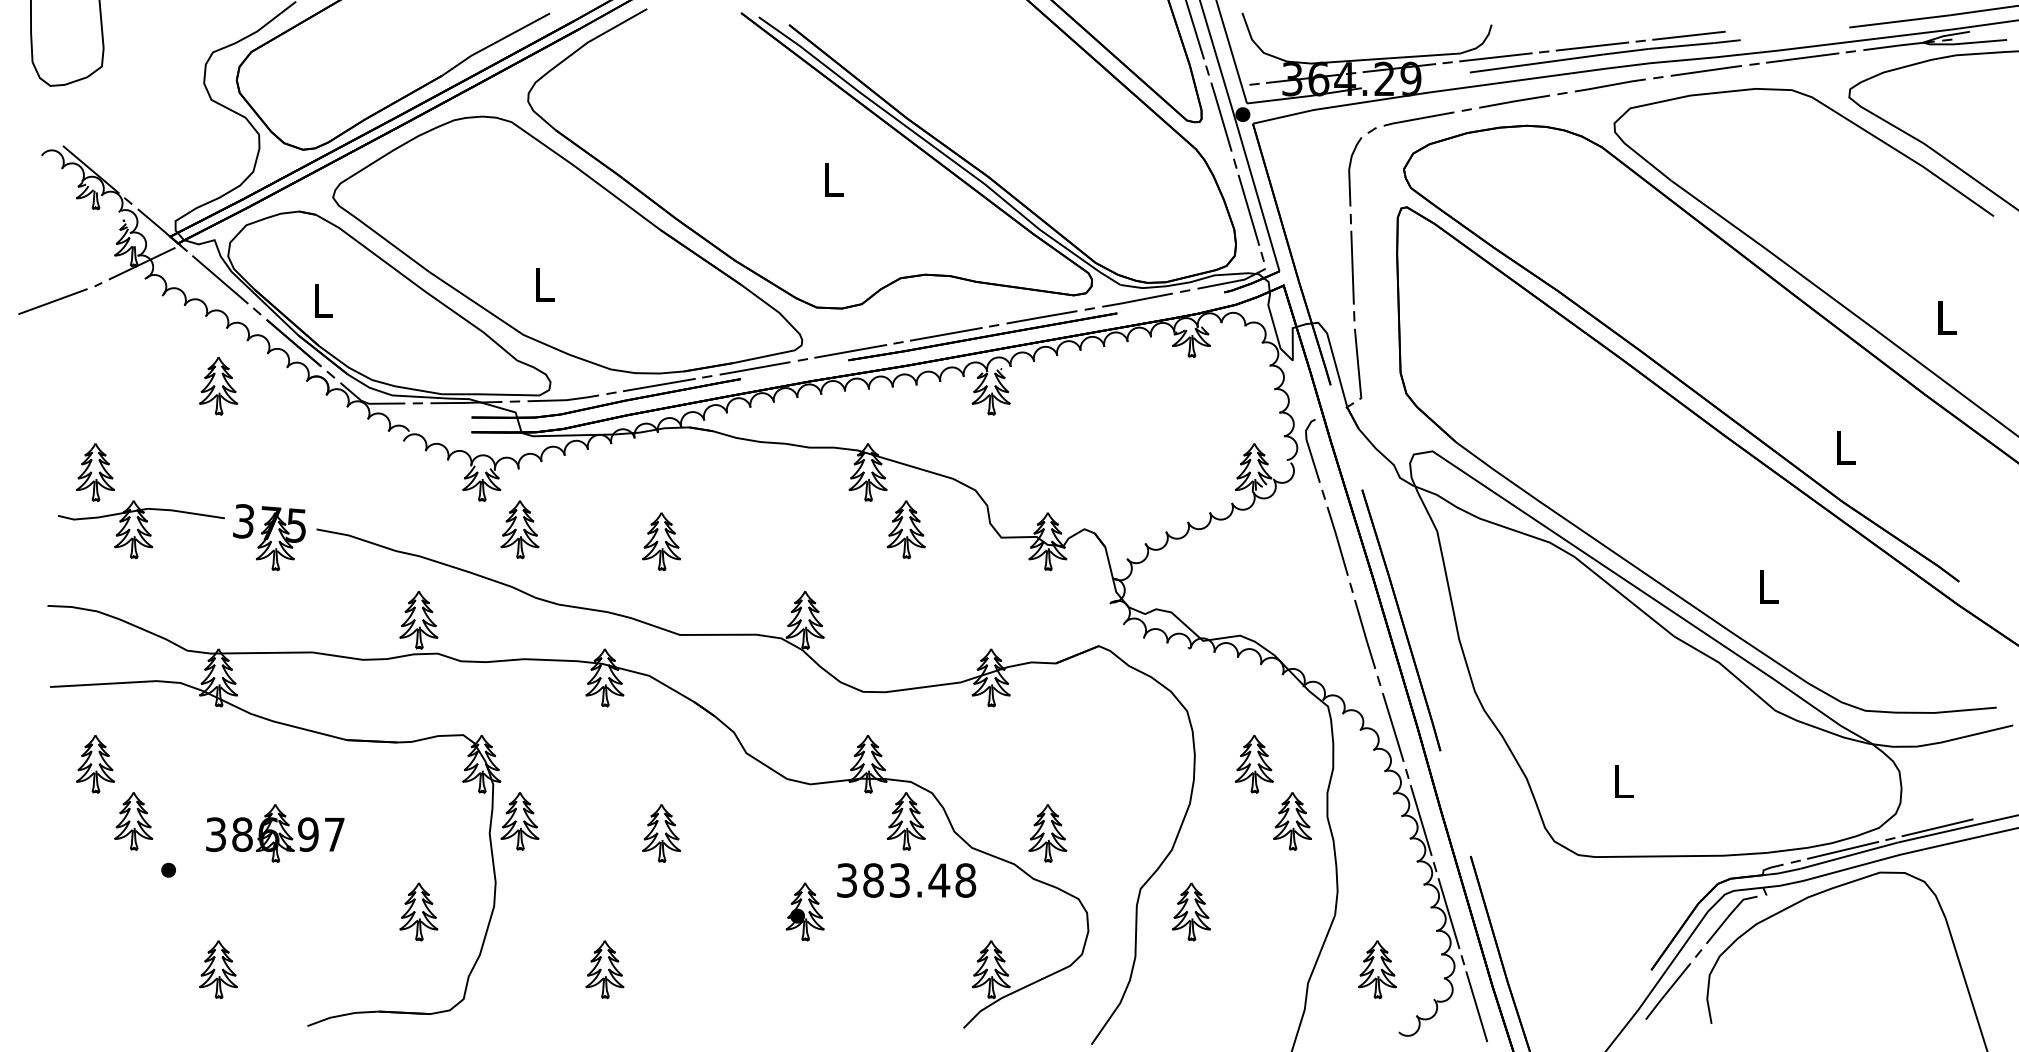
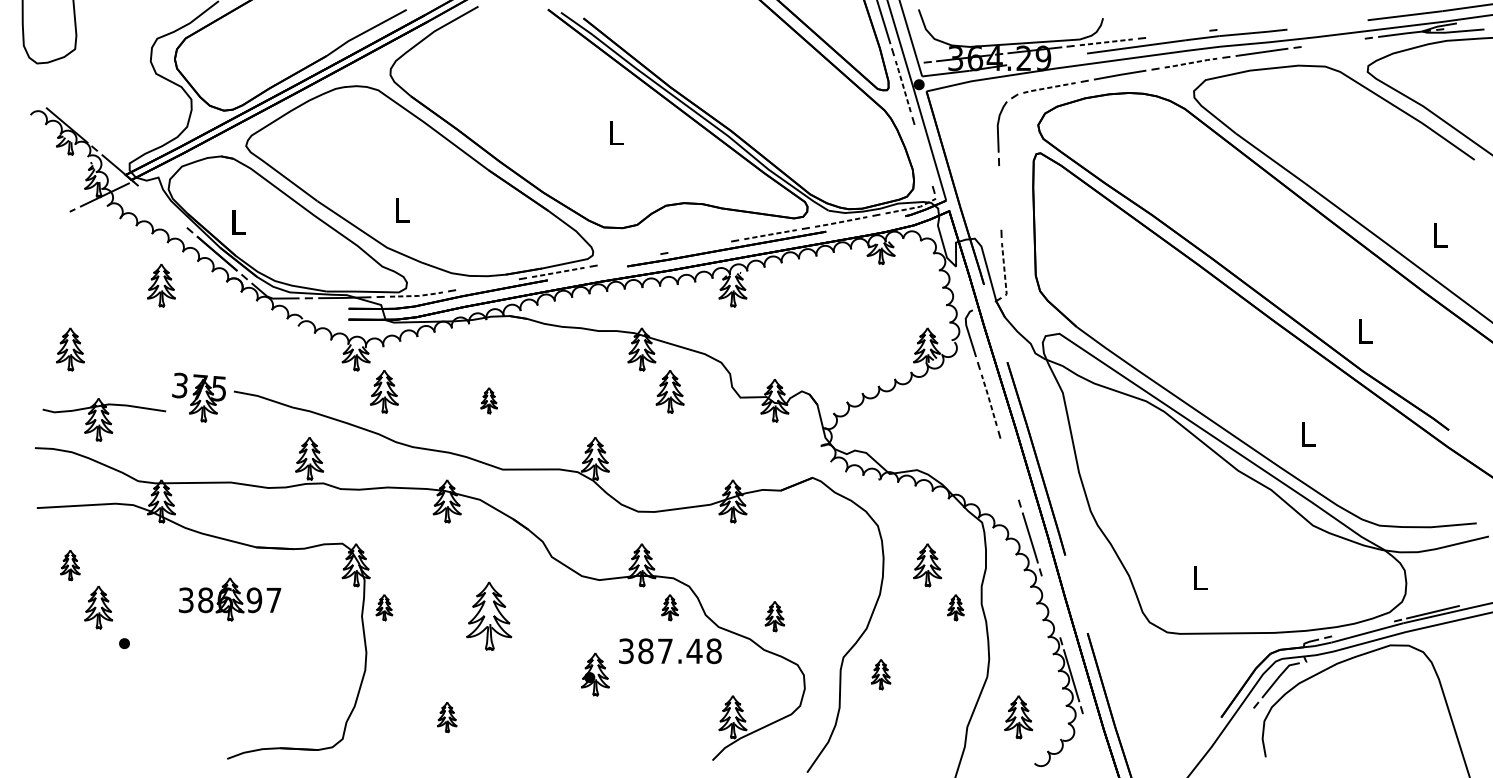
line: (1688, 35) -> (1248, 26), removed
line: (1592, 46) -> (1177, 34), removed
line: (1495, 57) -> (1105, 42), solid -> dashed
line: (1802, 57) -> (1333, 42), removed
line: (1610, 85) -> (1191, 63), solid -> dashed
line: (1221, 116) -> (903, 86), solid -> dashed
line: (1418, 118) -> (1049, 87), solid -> dashed
line: (1248, 209) -> (923, 154), removed
line: (1352, 267) -> (1000, 197), removed
line: (220, 279) -> (162, 206), removed
line: (1233, 281) -> (912, 208), solid -> dashed
line: (1136, 300) -> (840, 222), solid -> dashed
line: (52, 301) -> (38, 222), removed
line: (1042, 317) -> (770, 234), solid -> dashed
line: (945, 333) -> (699, 246), removed
line: (850, 351) -> (628, 259), removed
line: (1358, 365) -> (1004, 270), solid -> dashed
line: (754, 368) -> (557, 272), solid -> dashed
line: (658, 384) -> (486, 284), removed
line: (564, 400) -> (417, 296), solid -> dashed
part: (141, 529) -> (104, 419), moved
line: (1337, 540) -> (989, 399), solid -> dashed
part: (661, 541) -> (489, 400), size x0.6
line: (1365, 633) -> (1009, 468), removed
part: (95, 764) -> (70, 565), size x0.7
line: (1420, 820) -> (1050, 606), removed
part: (519, 821) -> (384, 607), size x0.6
part: (905, 821) -> (669, 607), size x0.6
part: (1292, 821) -> (955, 607), size x0.6
part: (275, 833) -> (230, 599), moved
part: (661, 833) -> (489, 616), size x1.6
part: (1047, 833) -> (774, 616), size x0.7
line: (1843, 850) -> (1363, 629), removed
text: (899, 880) -> (665, 651), 383.48 -> 387.48
part: (418, 911) -> (309, 674), removed
part: (1191, 911) -> (881, 674), size x0.7
part: (218, 969) -> (161, 717), removed
part: (604, 969) -> (446, 717), size x0.7
line: (1667, 991) -> (1233, 733), removed
line: (1476, 1006) -> (1091, 744), removed

